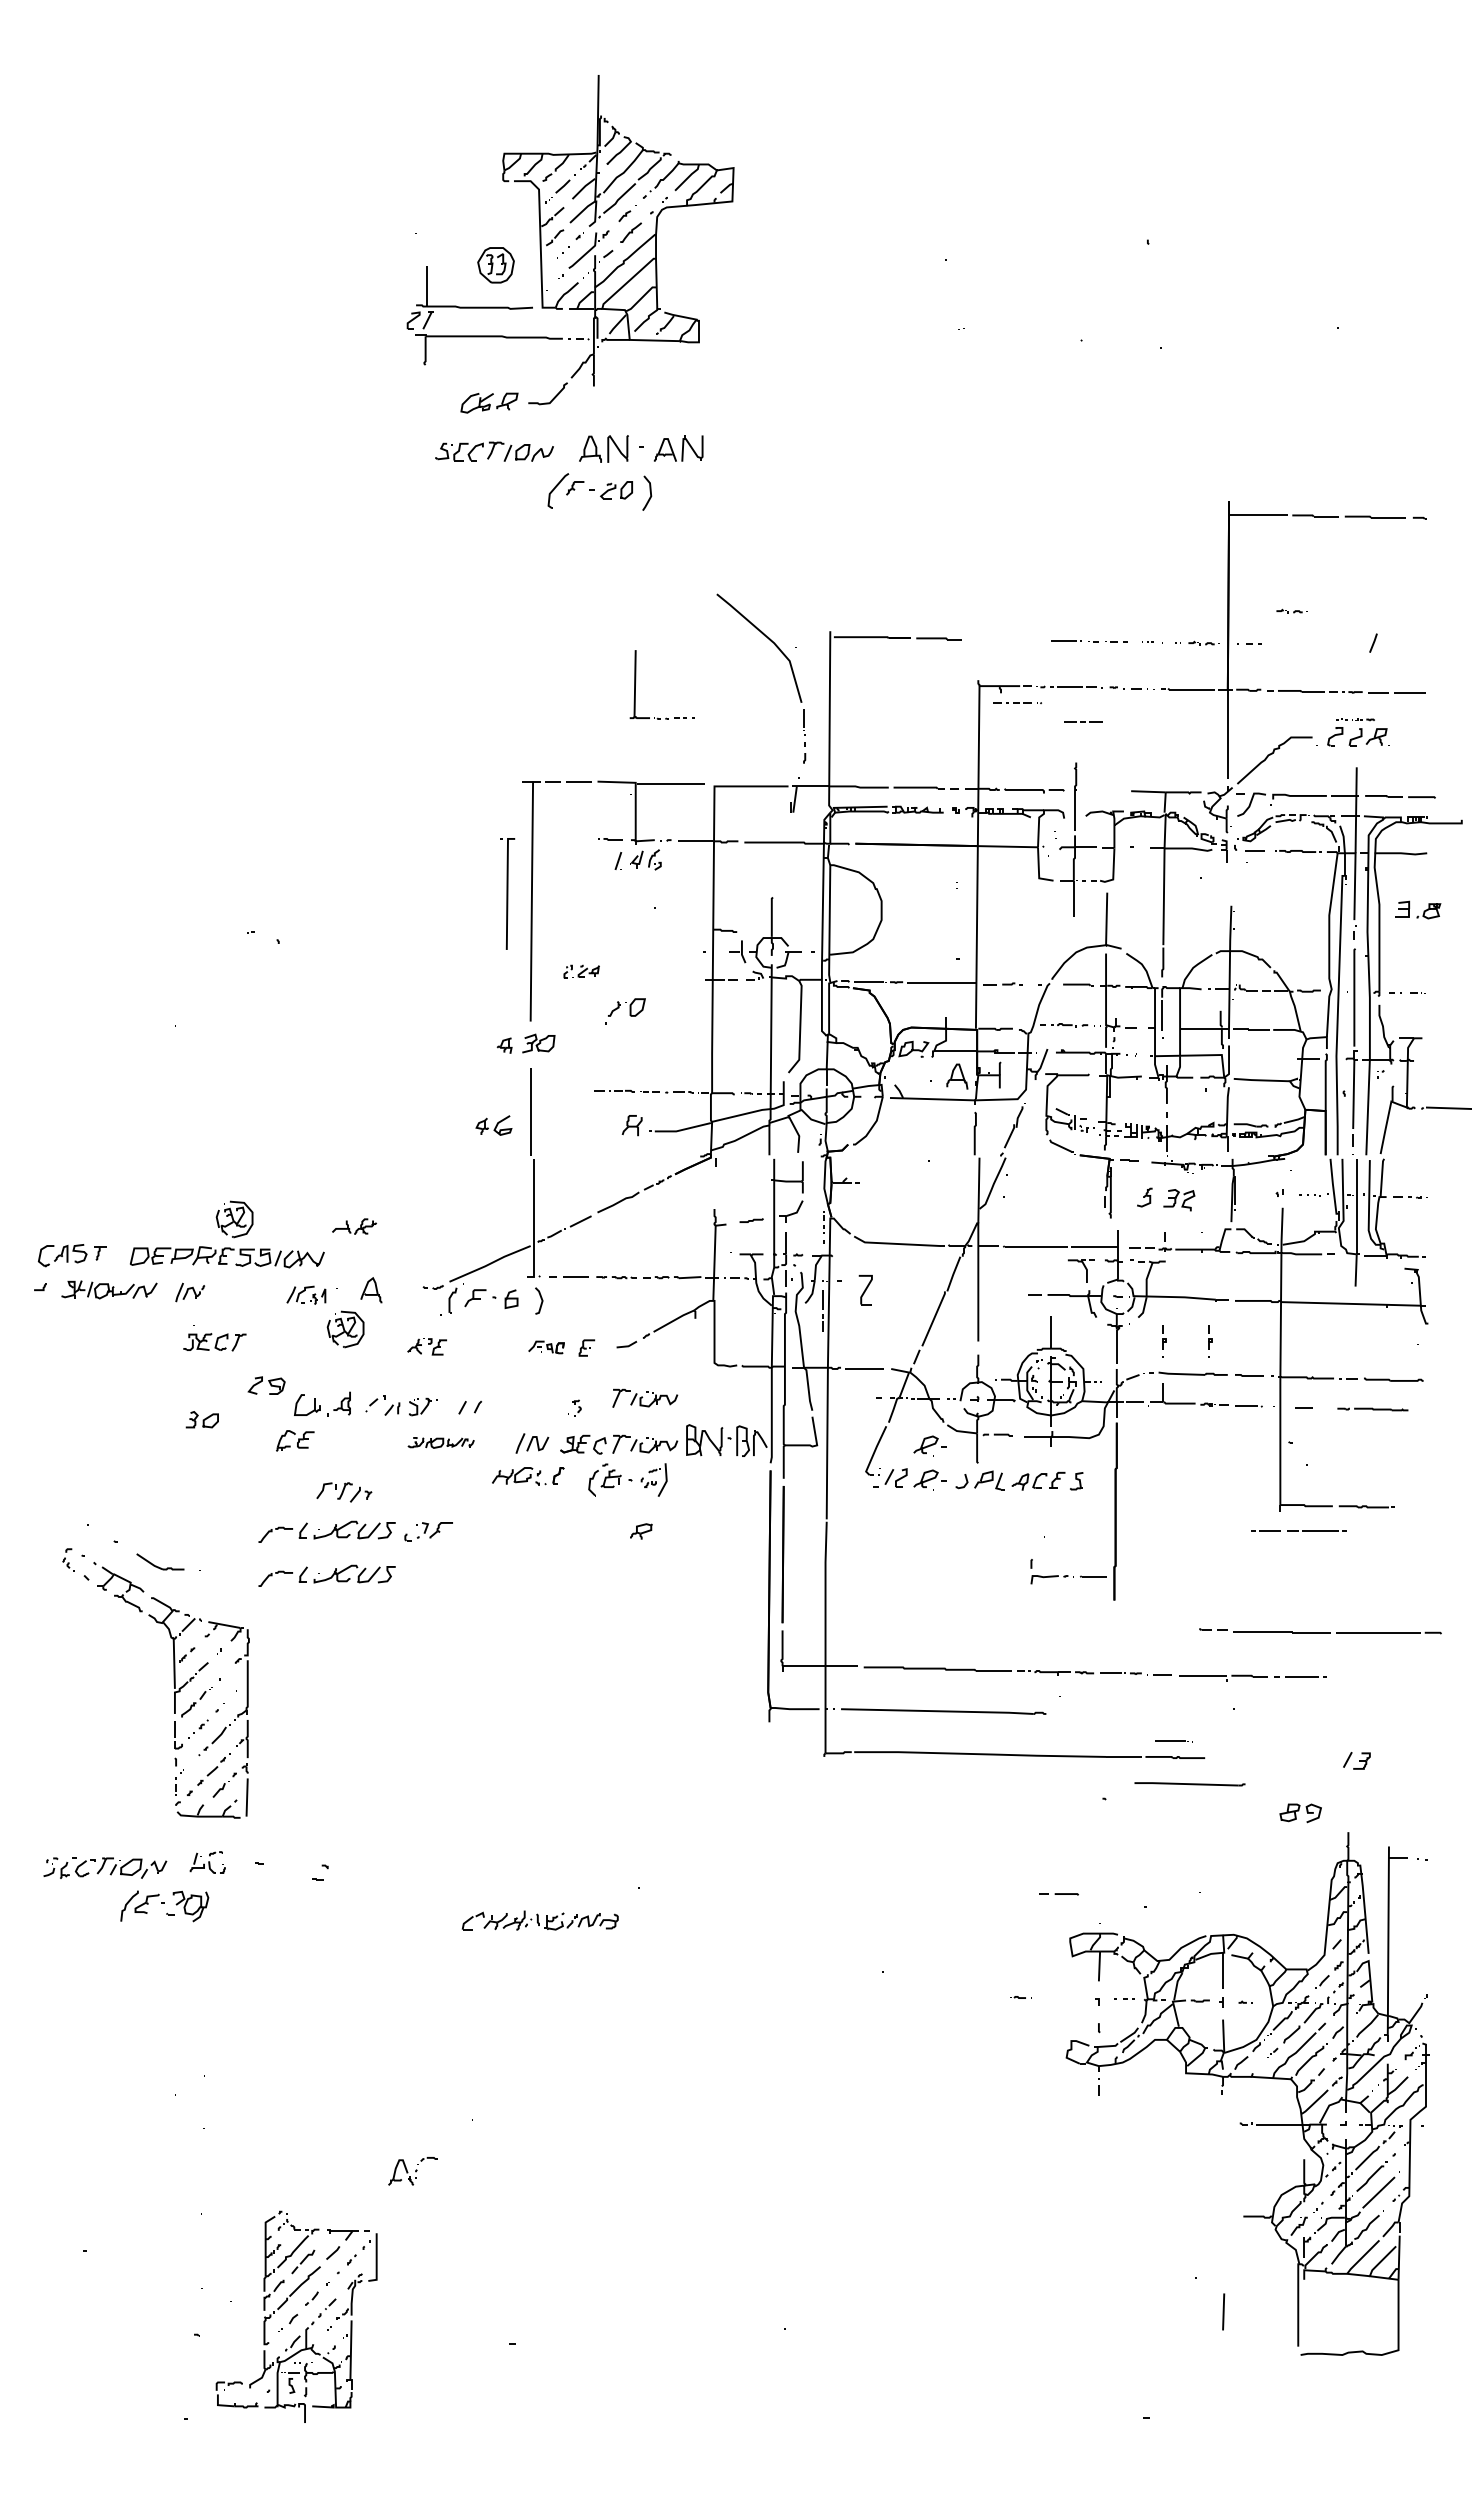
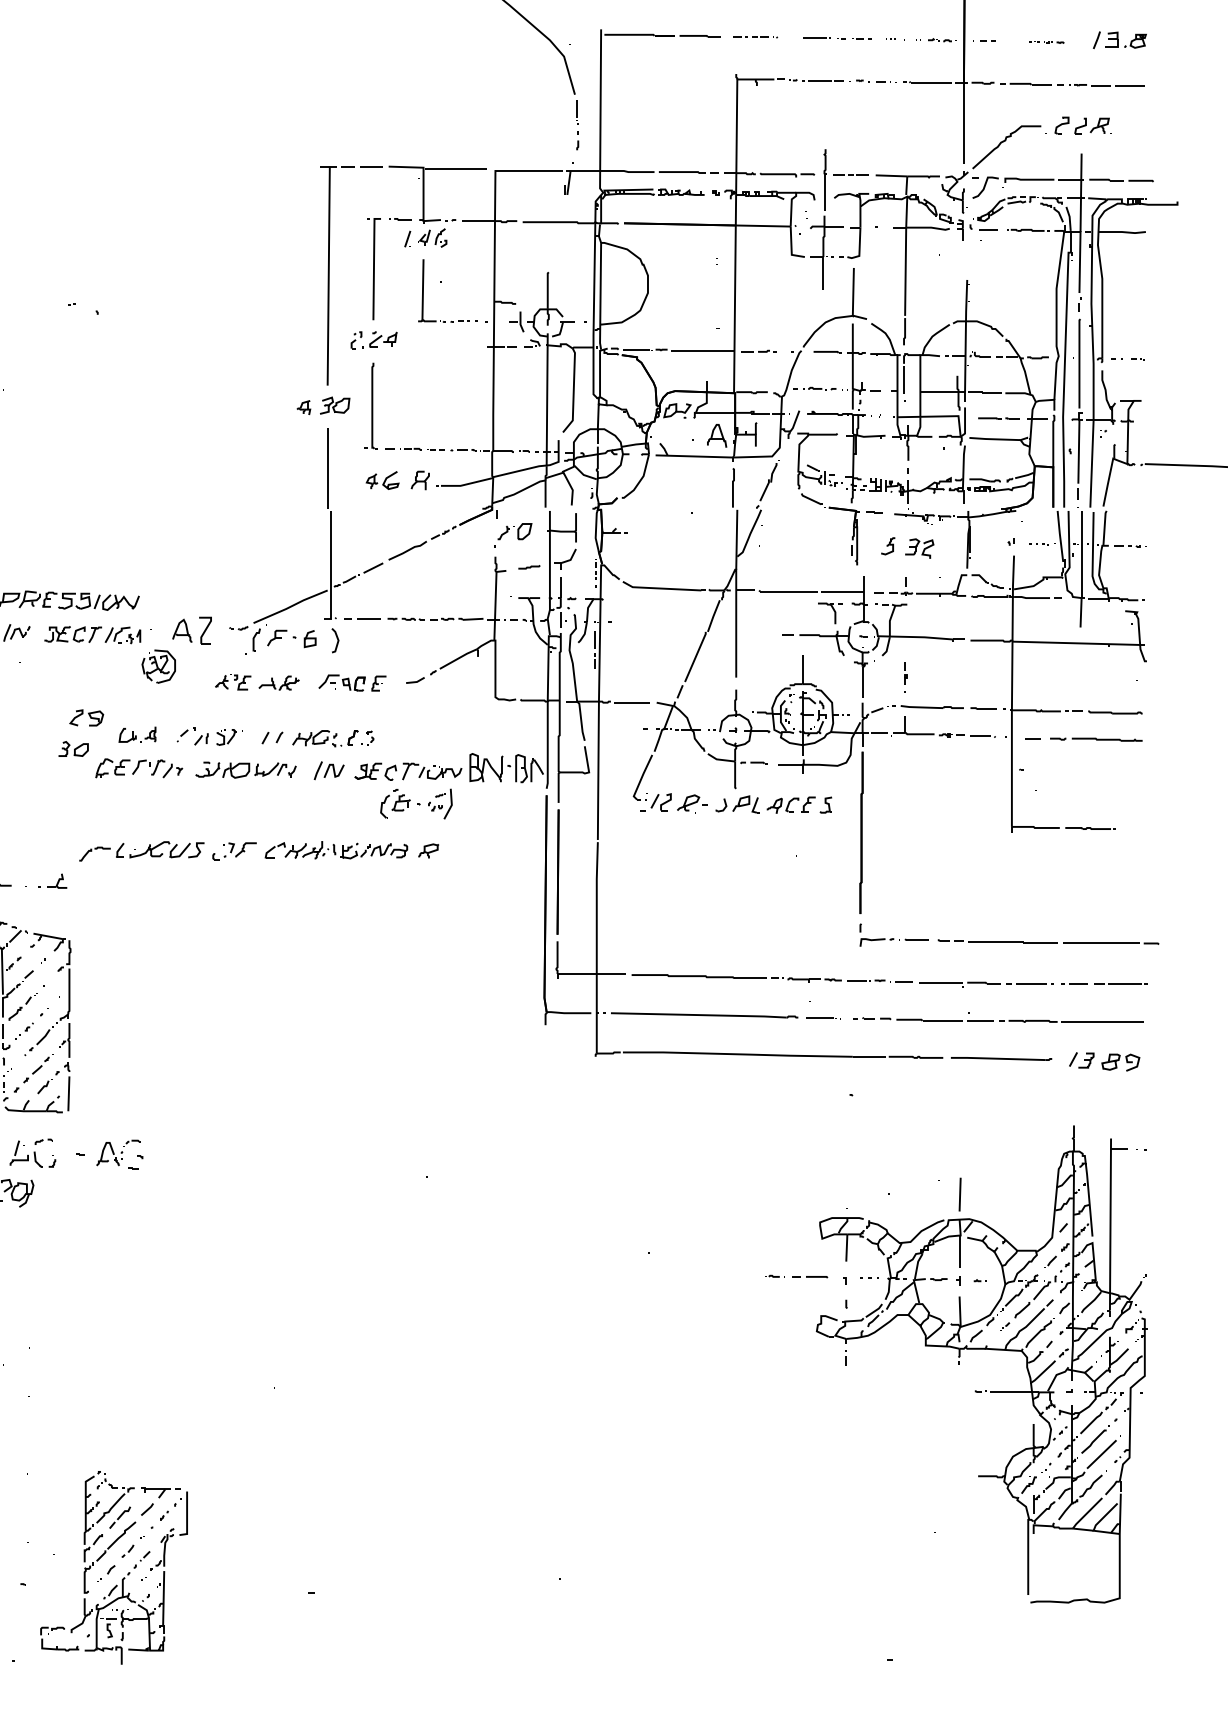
part: (1291, 610) -> (1022, 10), removed
part: (636, 681) -> (424, 287), moved
line: (1017, 702) -> (755, 36), moved
part: (1355, 719) -> (1046, 42), moved
line: (1083, 721) -> (851, 174), moved
part: (507, 893) -> (374, 268), moved
part: (1418, 909) -> (1126, 39), moved
part: (581, 971) -> (374, 339), size x1.43
part: (625, 1011) -> (513, 535), moved
part: (577, 1043) -> (370, 405), added
part: (1265, 1057) -> (998, 418), added
part: (493, 1125) -> (382, 480), moved
part: (234, 1219) -> (57, 566), removed
part: (354, 1226) -> (279, 683), moved
part: (865, 1290) -> (205, 631), moved
part: (1210, 1341) -> (948, 677), removed
part: (214, 1342) -> (72, 634), moved
part: (546, 1347) -> (342, 683), size x1.43
part: (645, 1397) -> (432, 728), removed
part: (321, 1403) -> (136, 734), size x0.71
part: (1372, 1409) -> (1095, 739), size x1.43
part: (201, 1419) -> (72, 748), moved
part: (440, 1442) -> (245, 769), size x1.67
part: (929, 1445) -> (691, 772), removed
part: (528, 1476) -> (325, 738), moved
part: (344, 1492) -> (157, 768), moved
line: (1298, 1530) -> (1104, 983), moved
part: (229, 1564) -> (52, 881), added
part: (1068, 1571) -> (894, 935), moved
part: (326, 1575) -> (141, 891), removed
part: (1265, 1716) -> (998, 1019), added
part: (1173, 1741) -> (823, 1018), moved
part: (1189, 1784) -> (1001, 1059), moved
part: (1300, 1813) -> (1120, 1062), moved
part: (207, 1862) -> (32, 1153), size x1.43
part: (1058, 1894) -> (809, 1277), moved
part: (539, 1920) -> (335, 850), moved
part: (412, 2171) -> (118, 1153), moved
line: (1223, 2311) -> (960, 1194), moved

